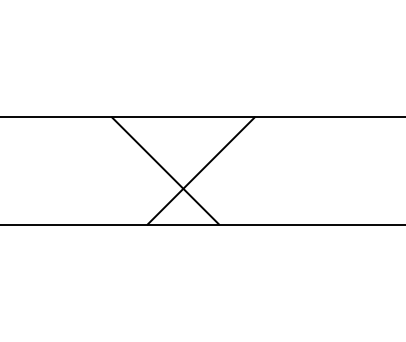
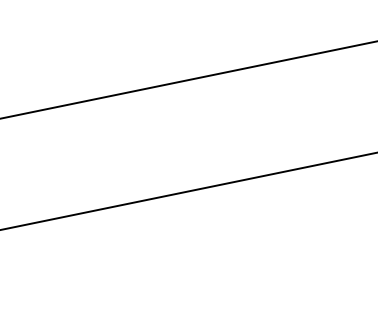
hatch: (183, 170) -> (190, 134), removed

